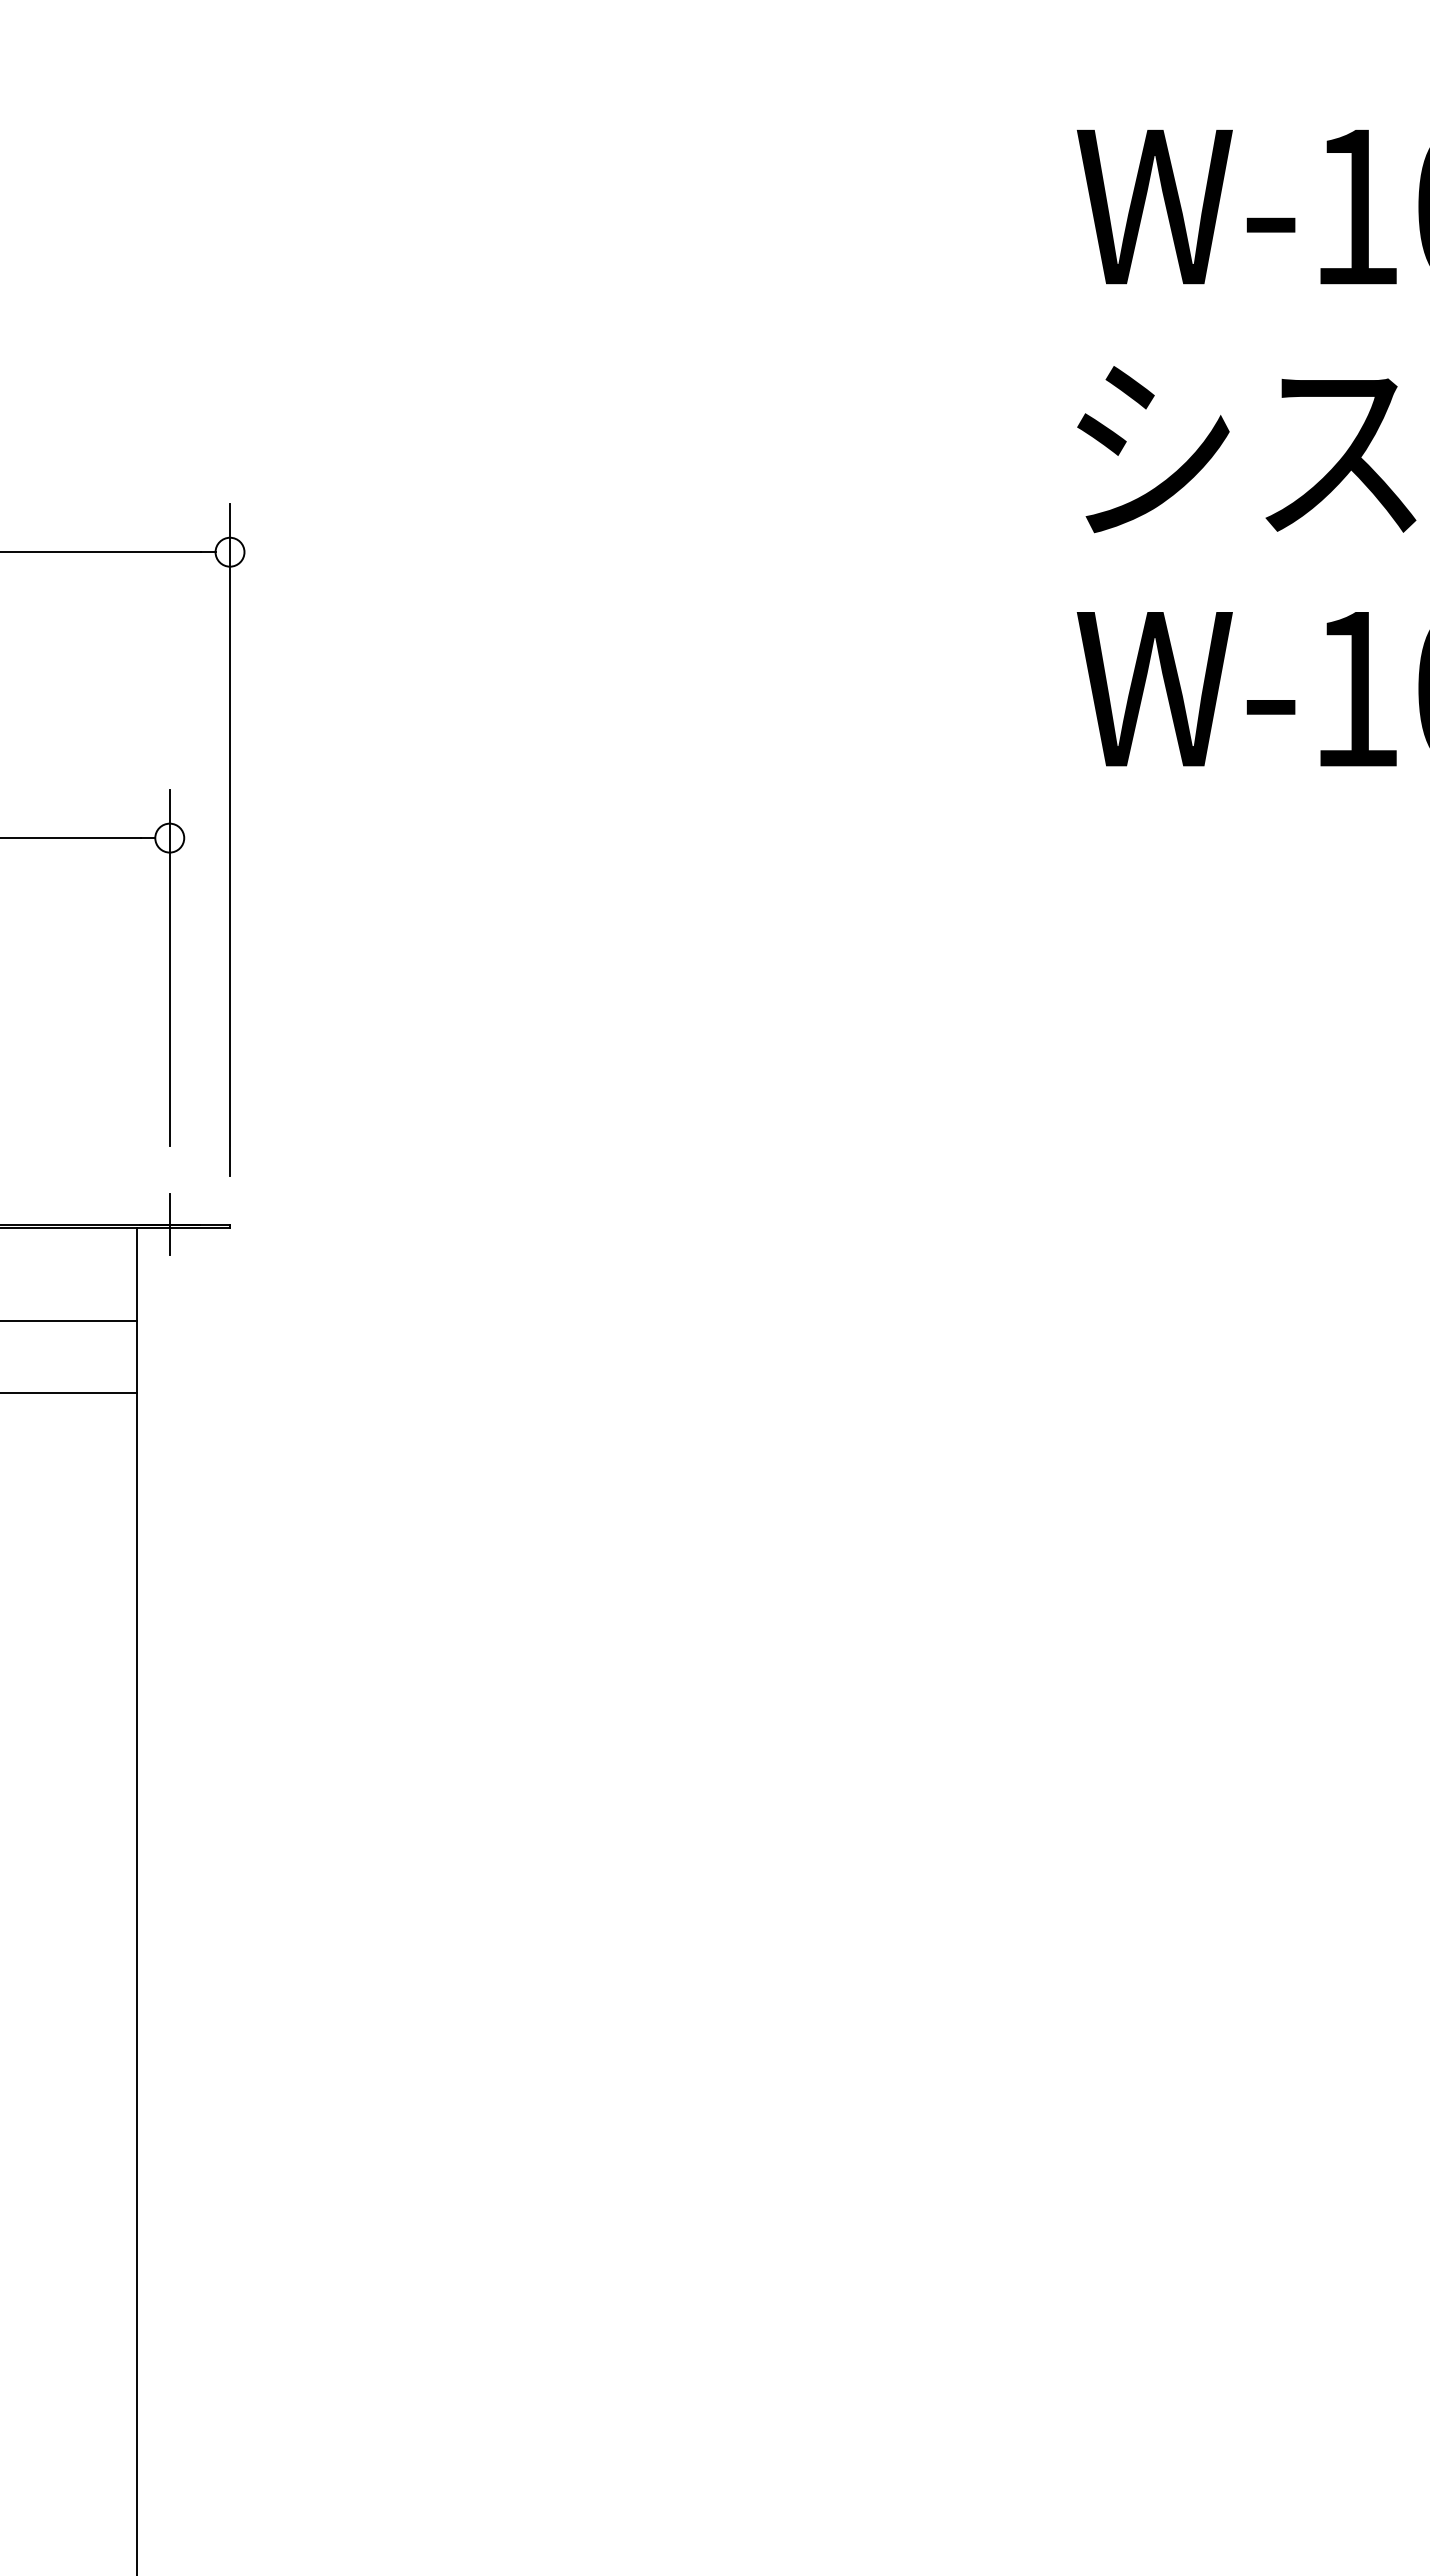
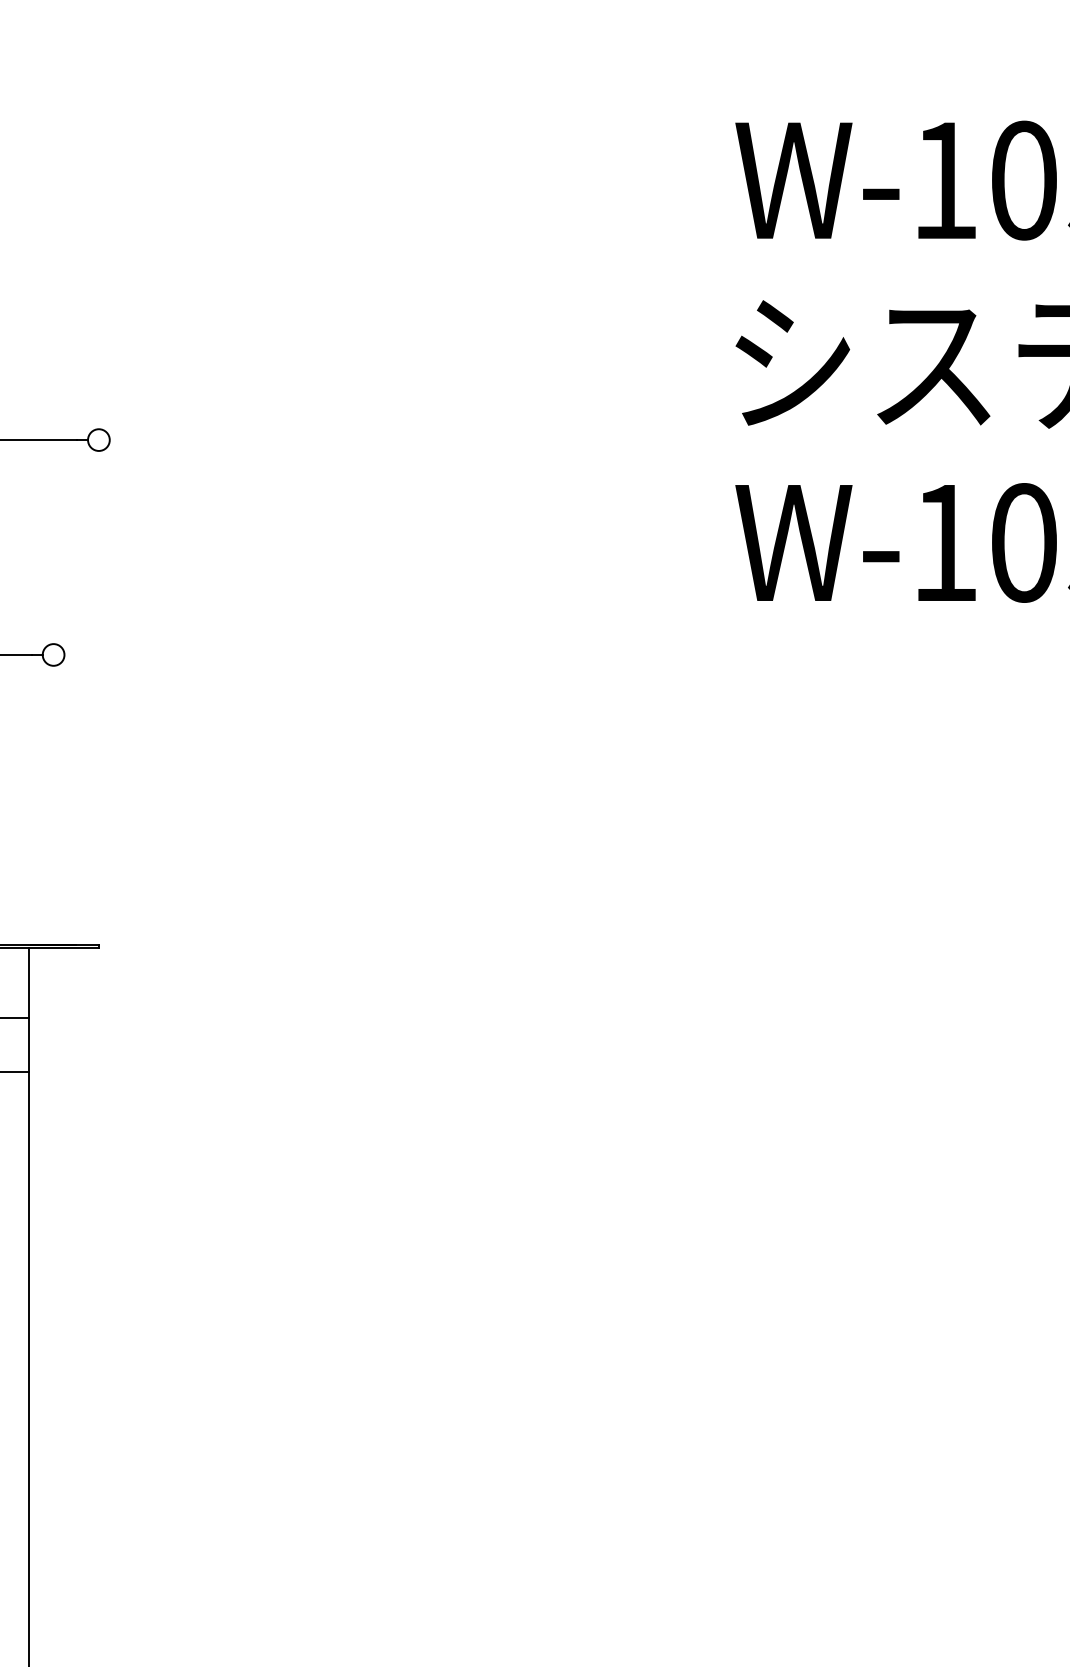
line: (230, 840) -> (99, 656), removed
line: (169, 967) -> (53, 752), removed
line: (169, 1224) -> (53, 945), removed

